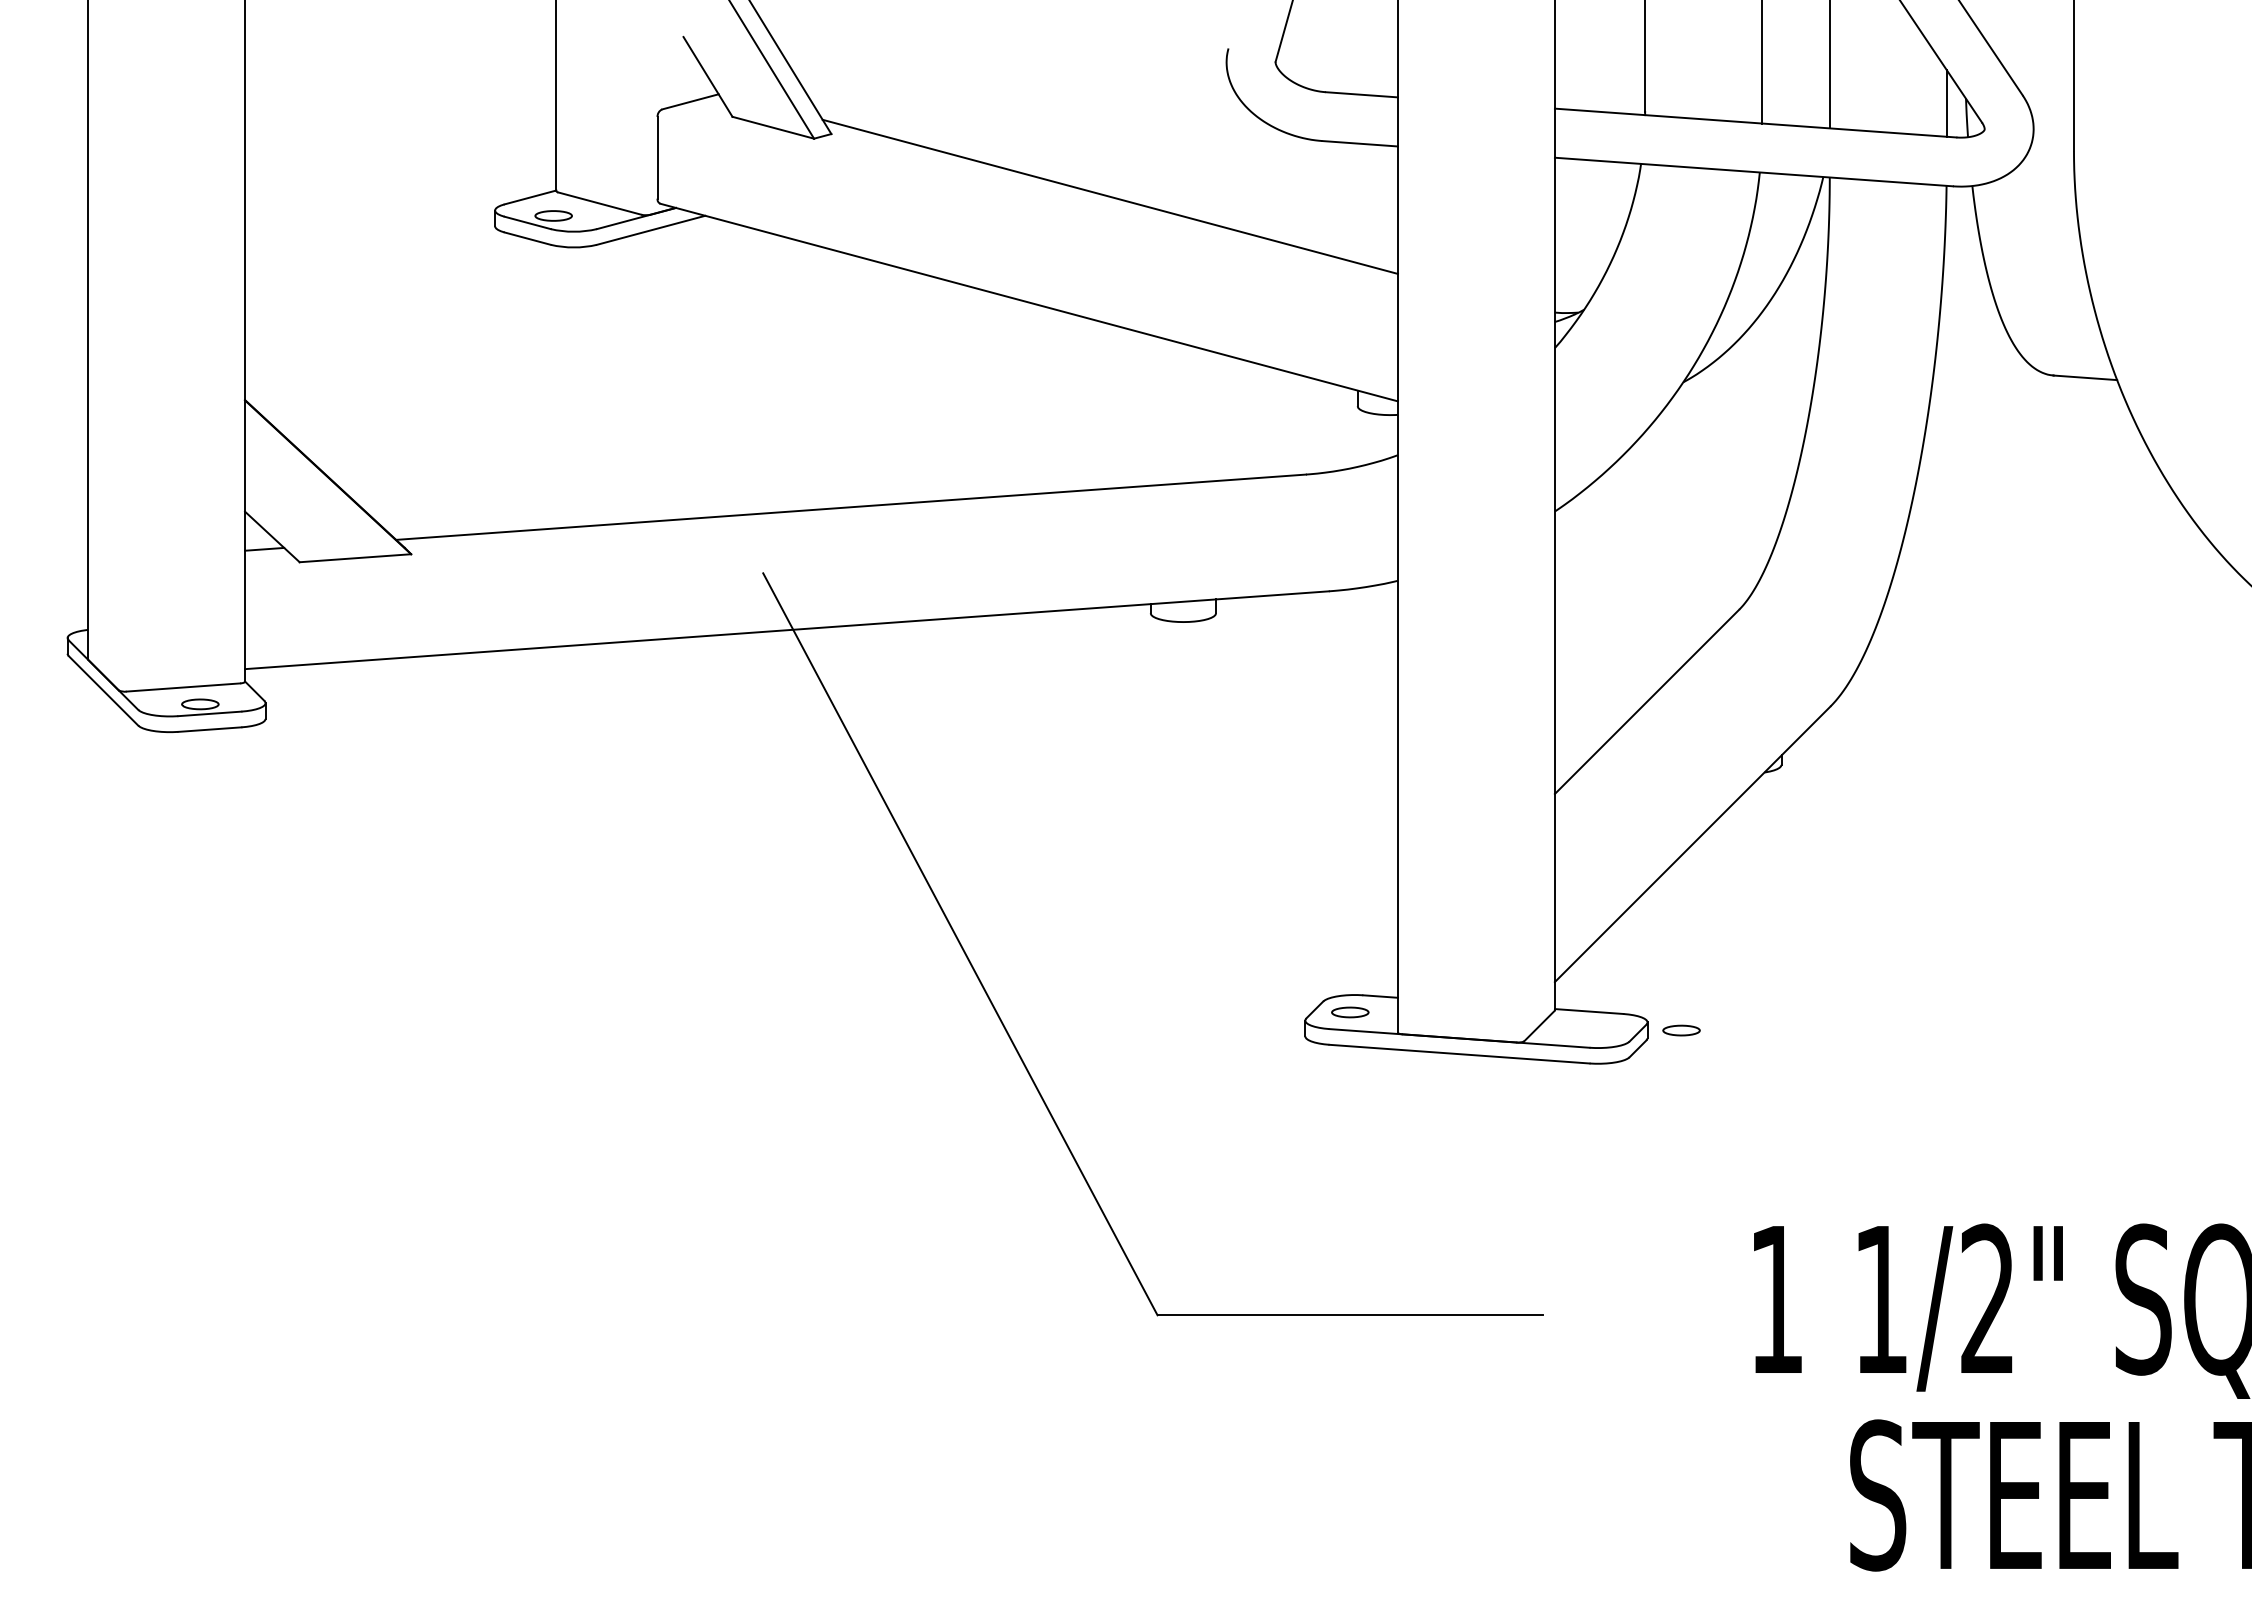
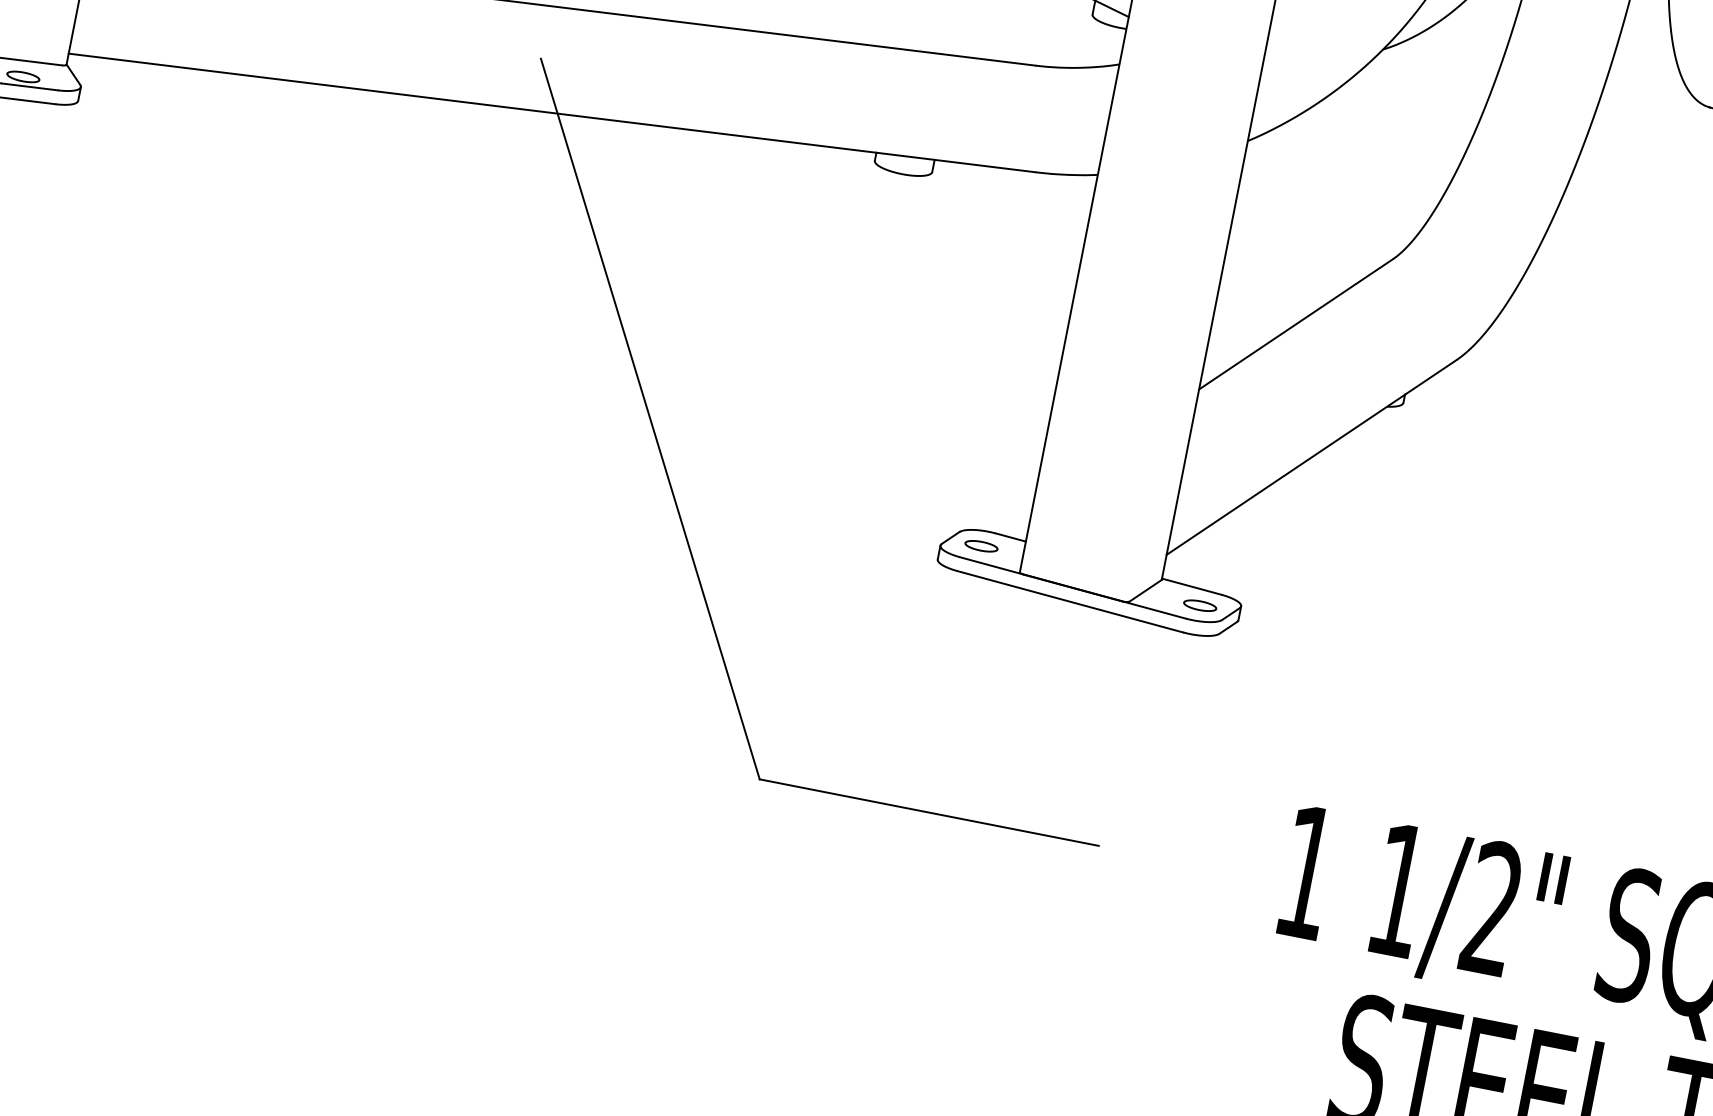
part: (1681, 1030) -> (1200, 605), moved

